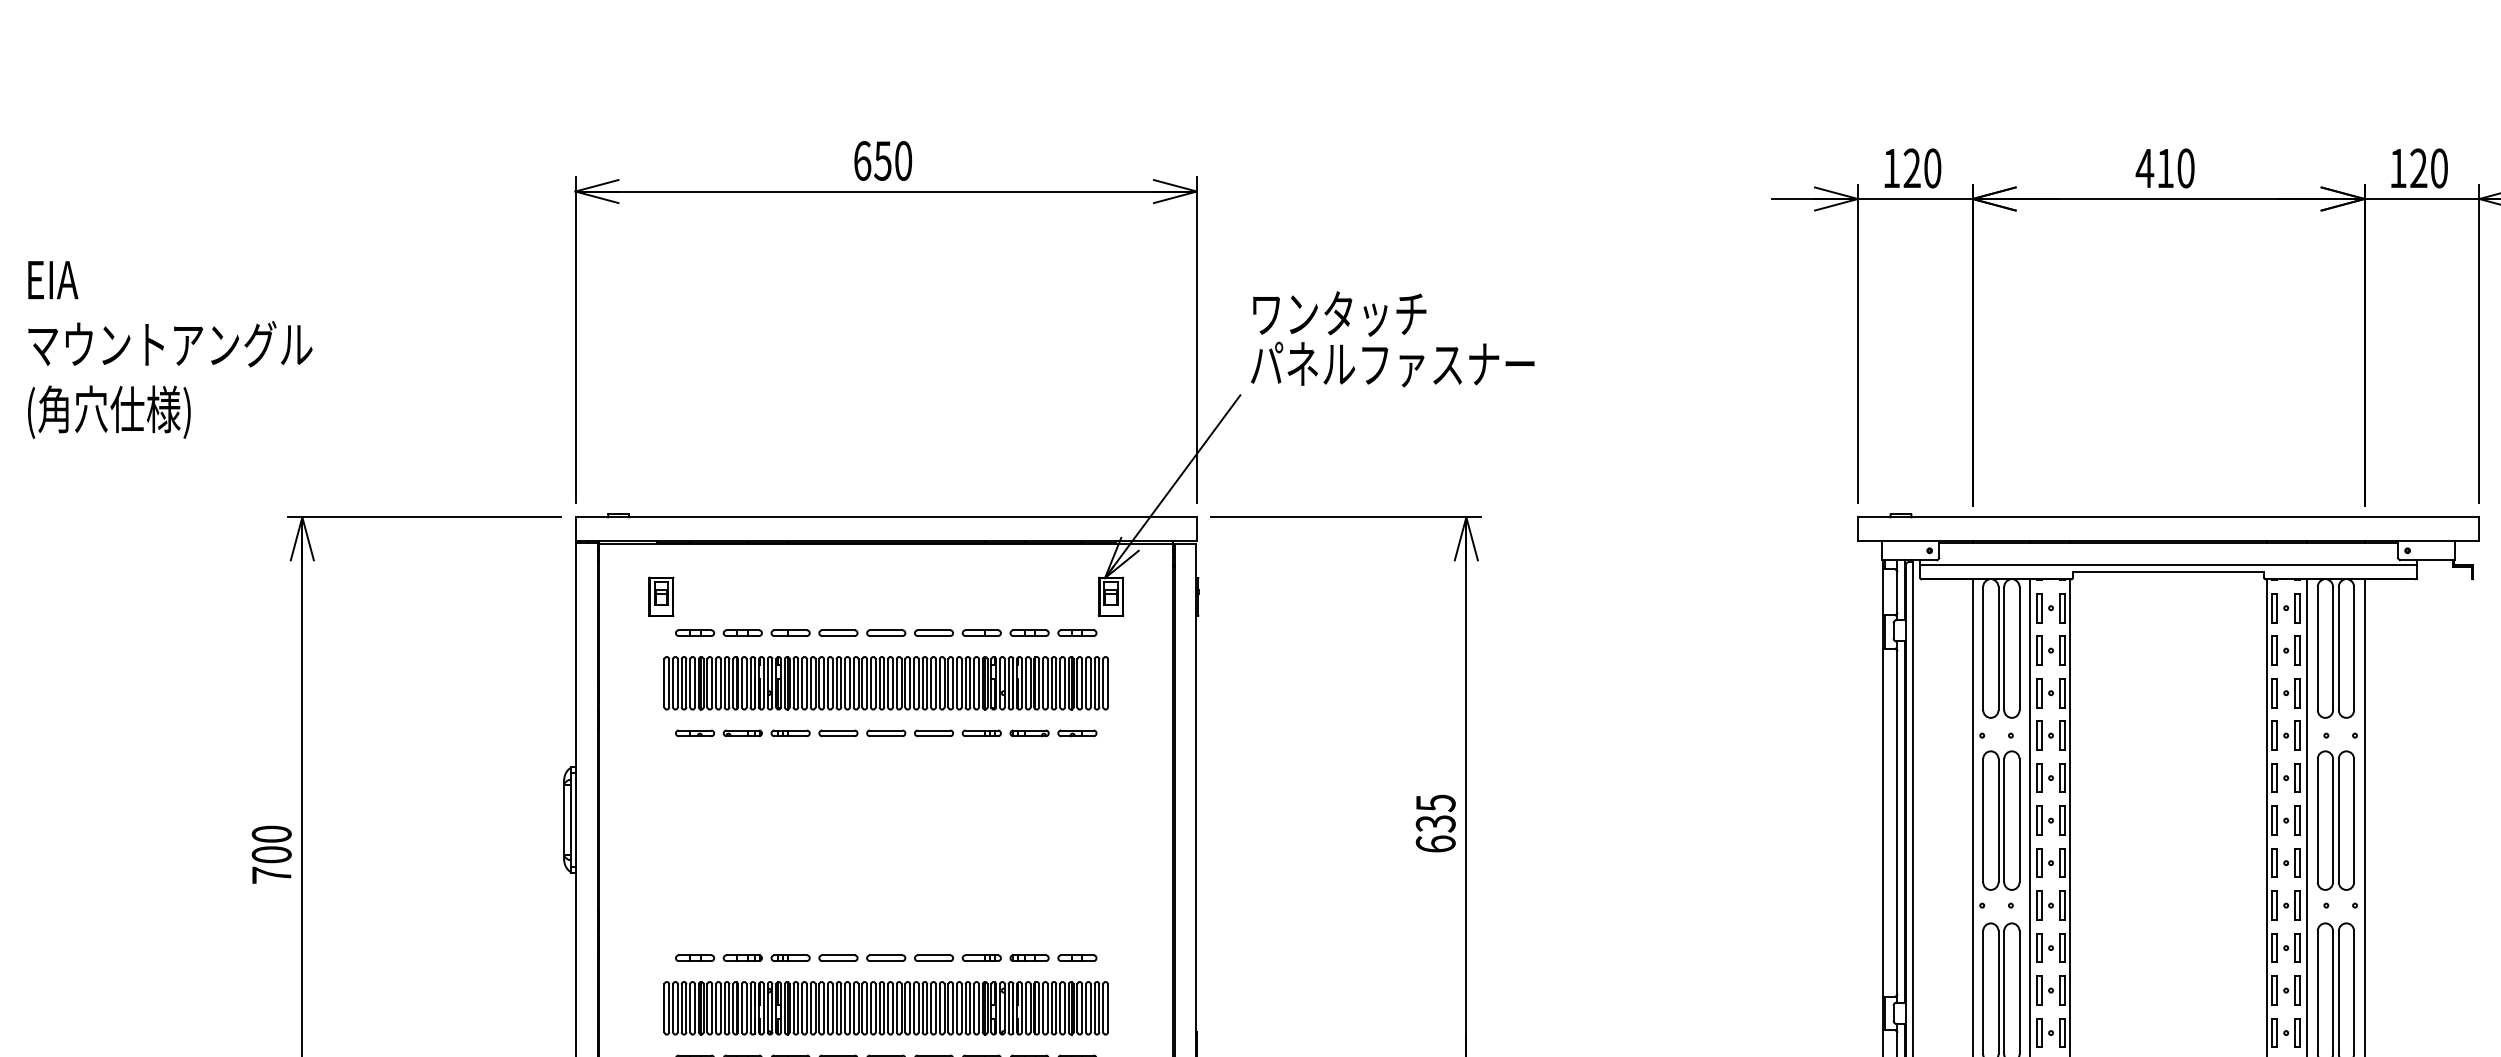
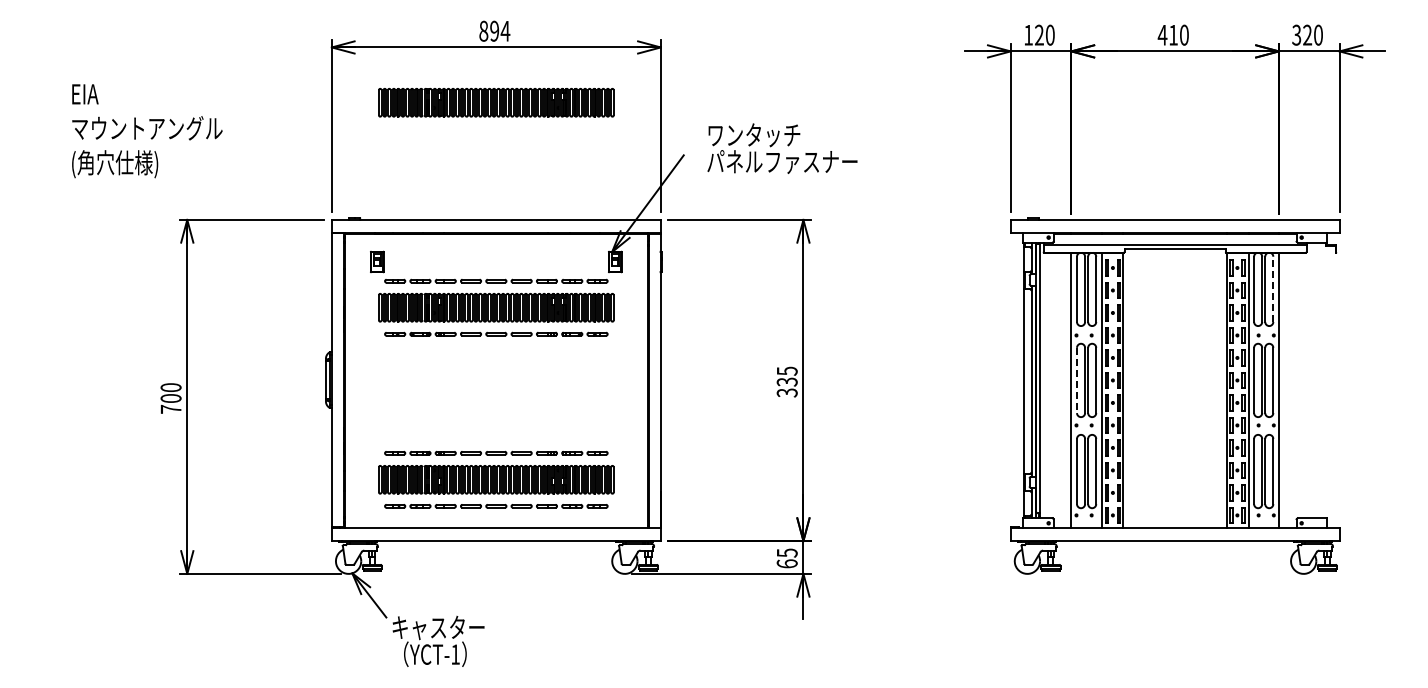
text: (882, 159) -> (494, 30), 650 -> 894
text: (2397, 167) -> (1296, 34), 120 -> 320
part: (886, 295) -> (496, 102), added
text: (1392, 338) -> (782, 148), moved
text: (170, 350) -> (147, 131), moved
line: (2354, 648) -> (1273, 289), solid -> dashed
line: (1984, 820) -> (1077, 380), solid -> dashed
text: (1434, 843) -> (786, 392), 635 -> 335

